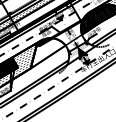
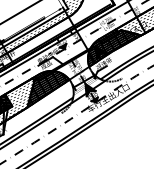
hatch: (47, 52) -> (47, 88), added

